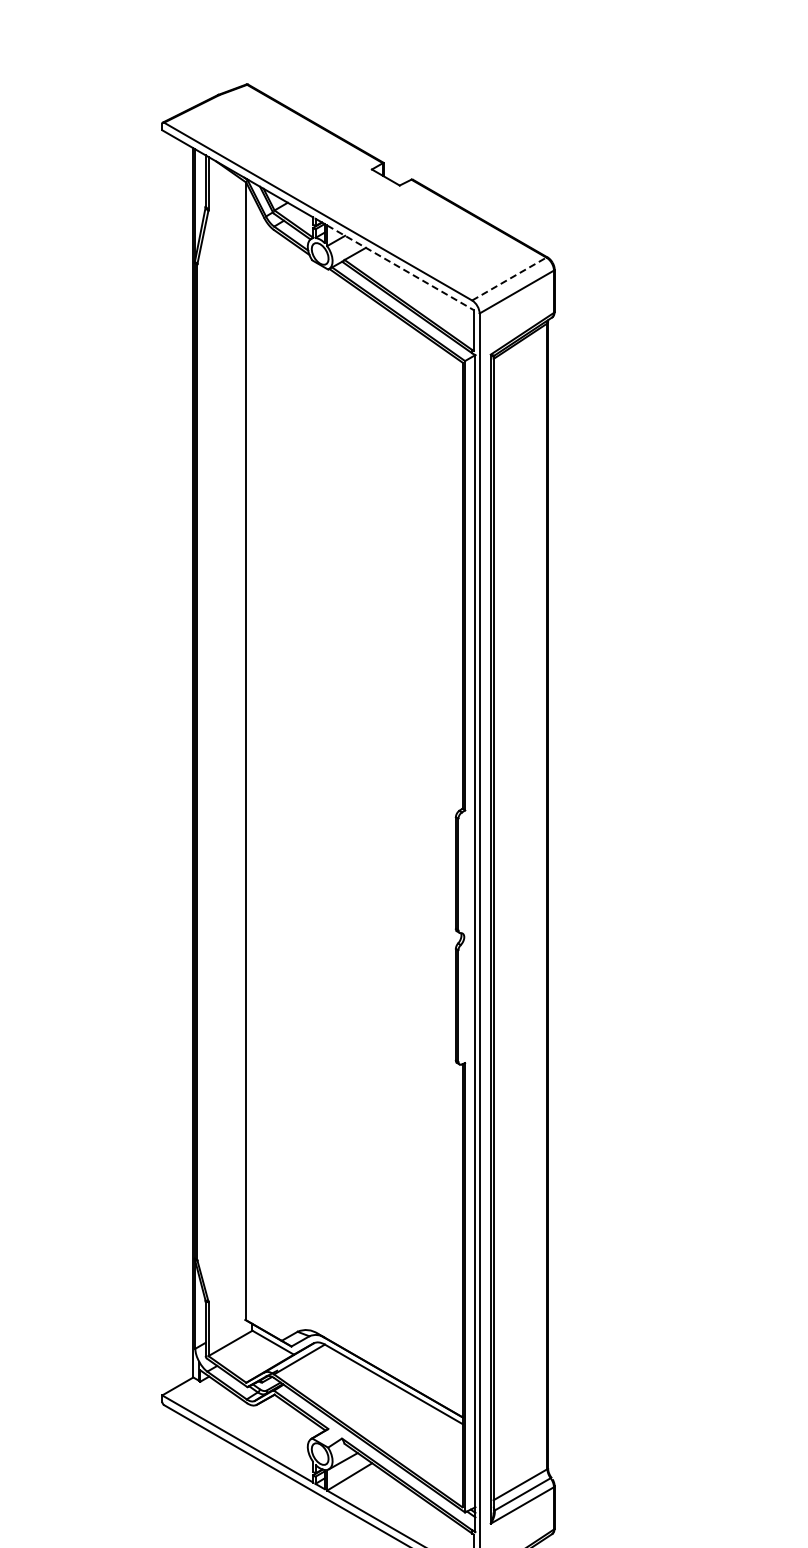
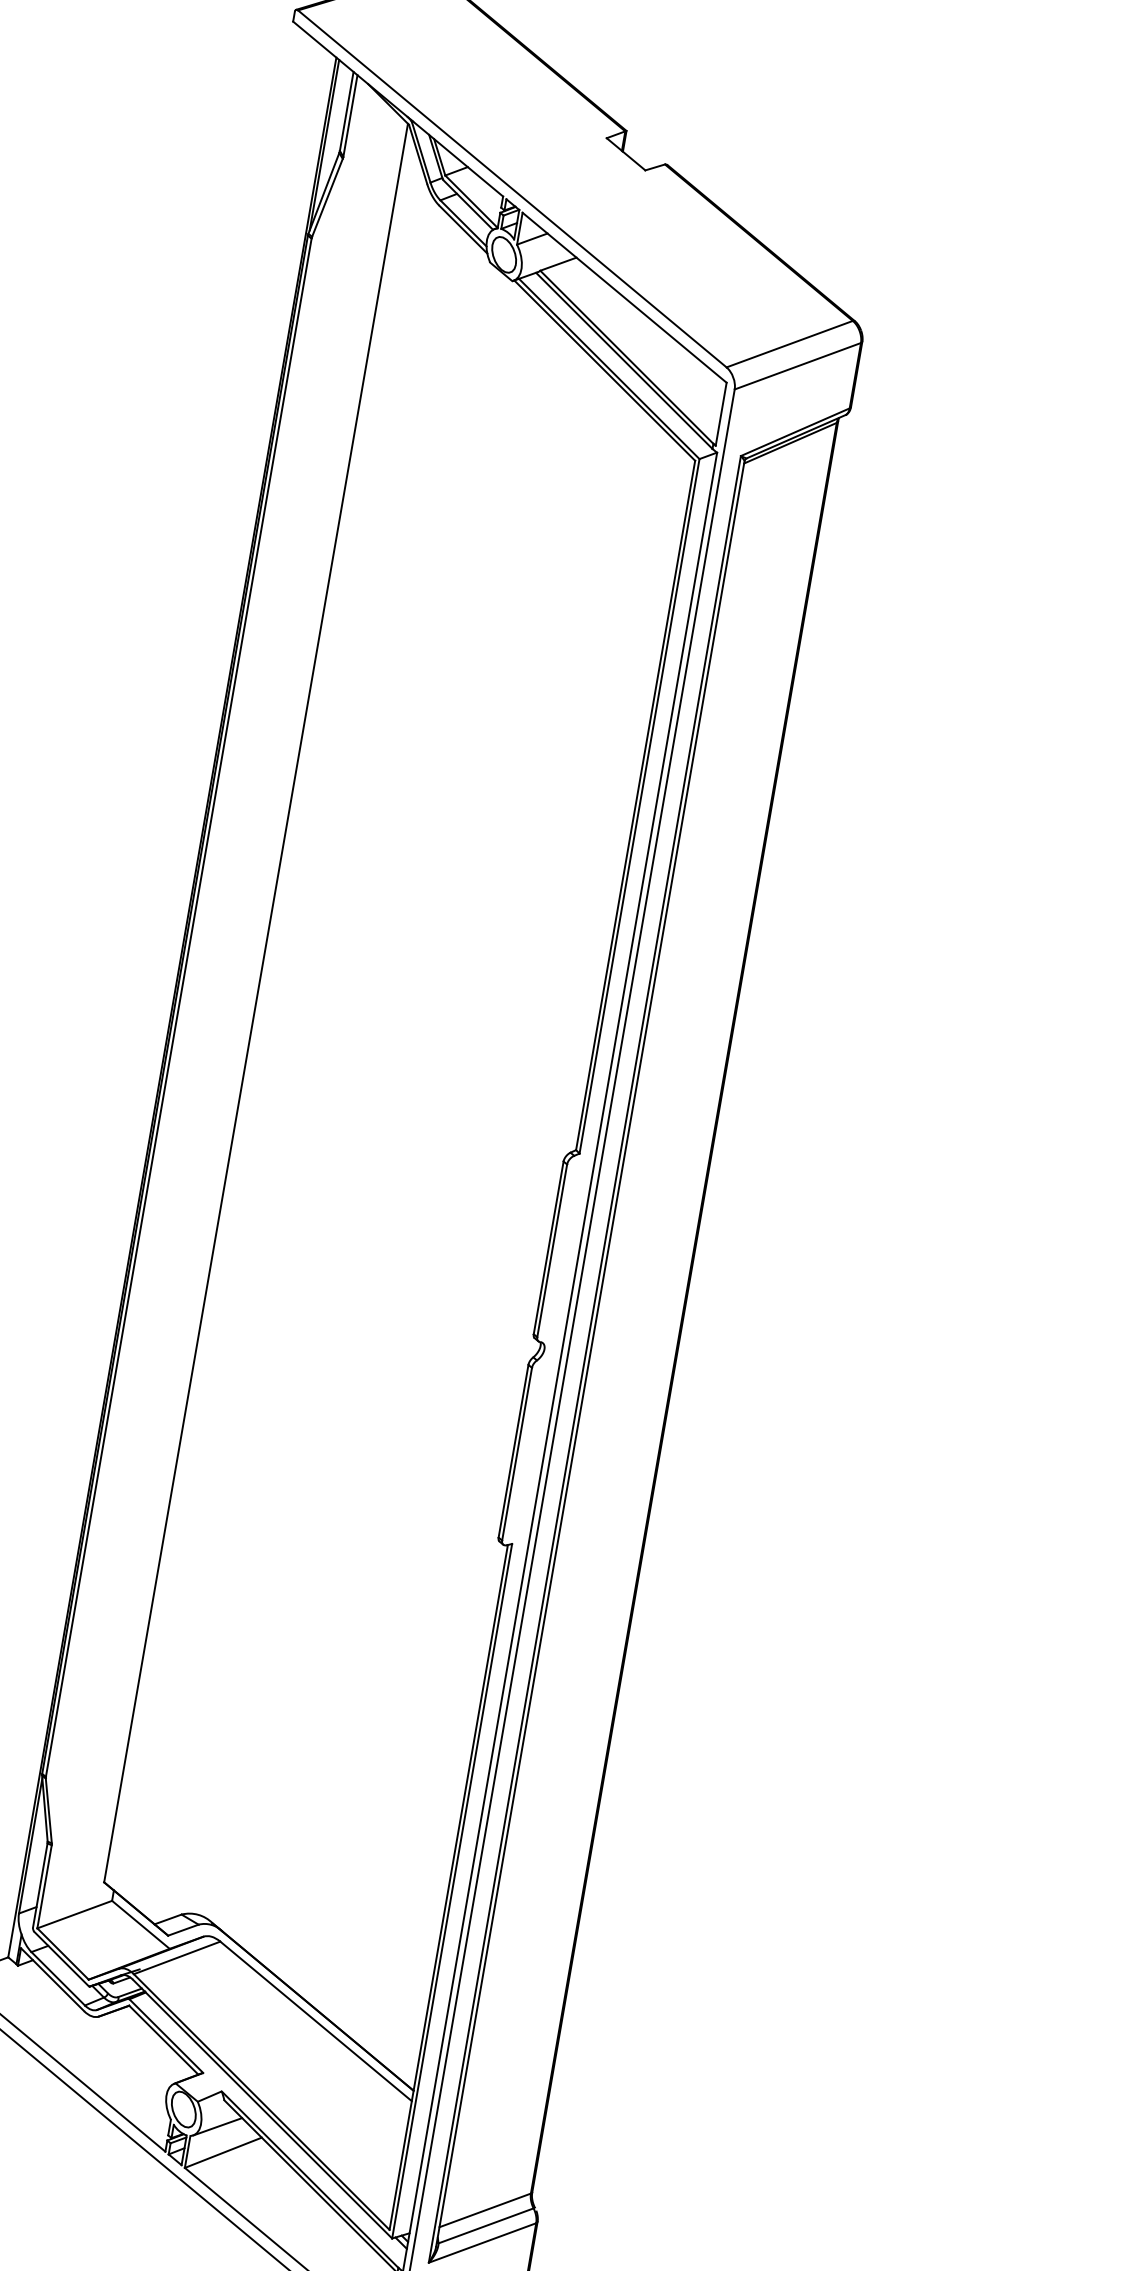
line: (400, 267) -> (624, 297), dashed -> solid
line: (509, 279) -> (789, 344), dashed -> solid

